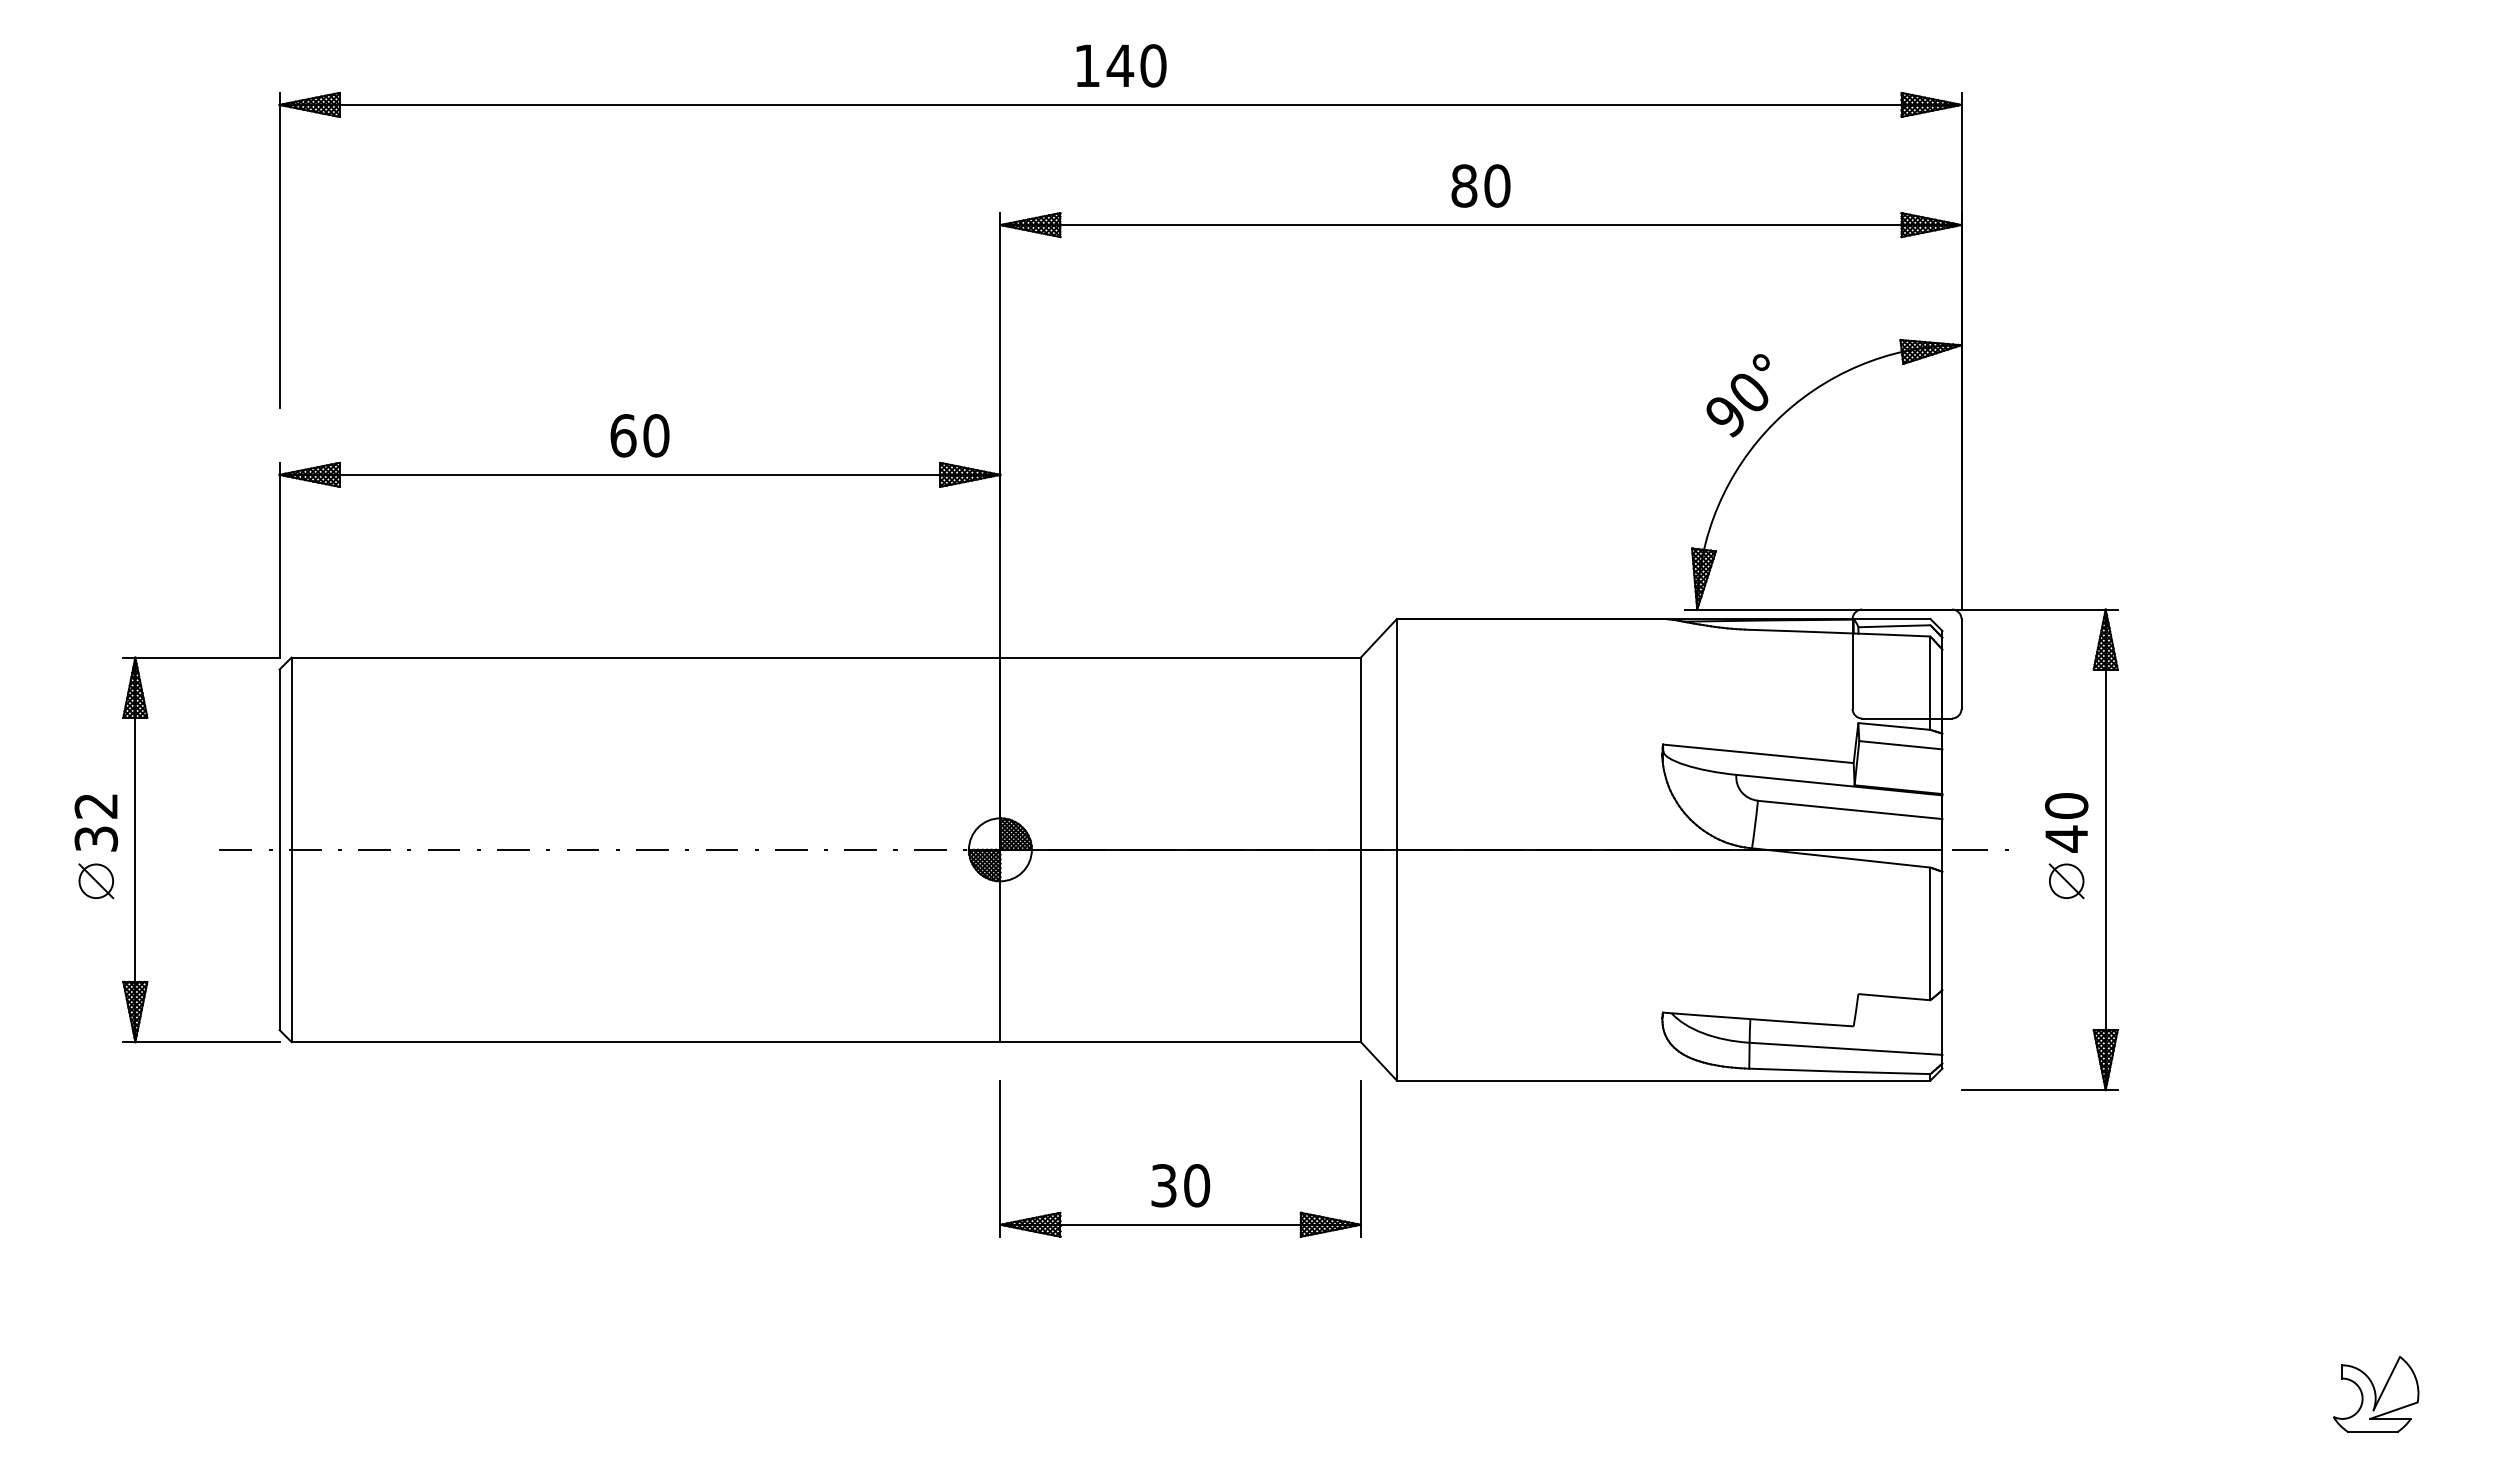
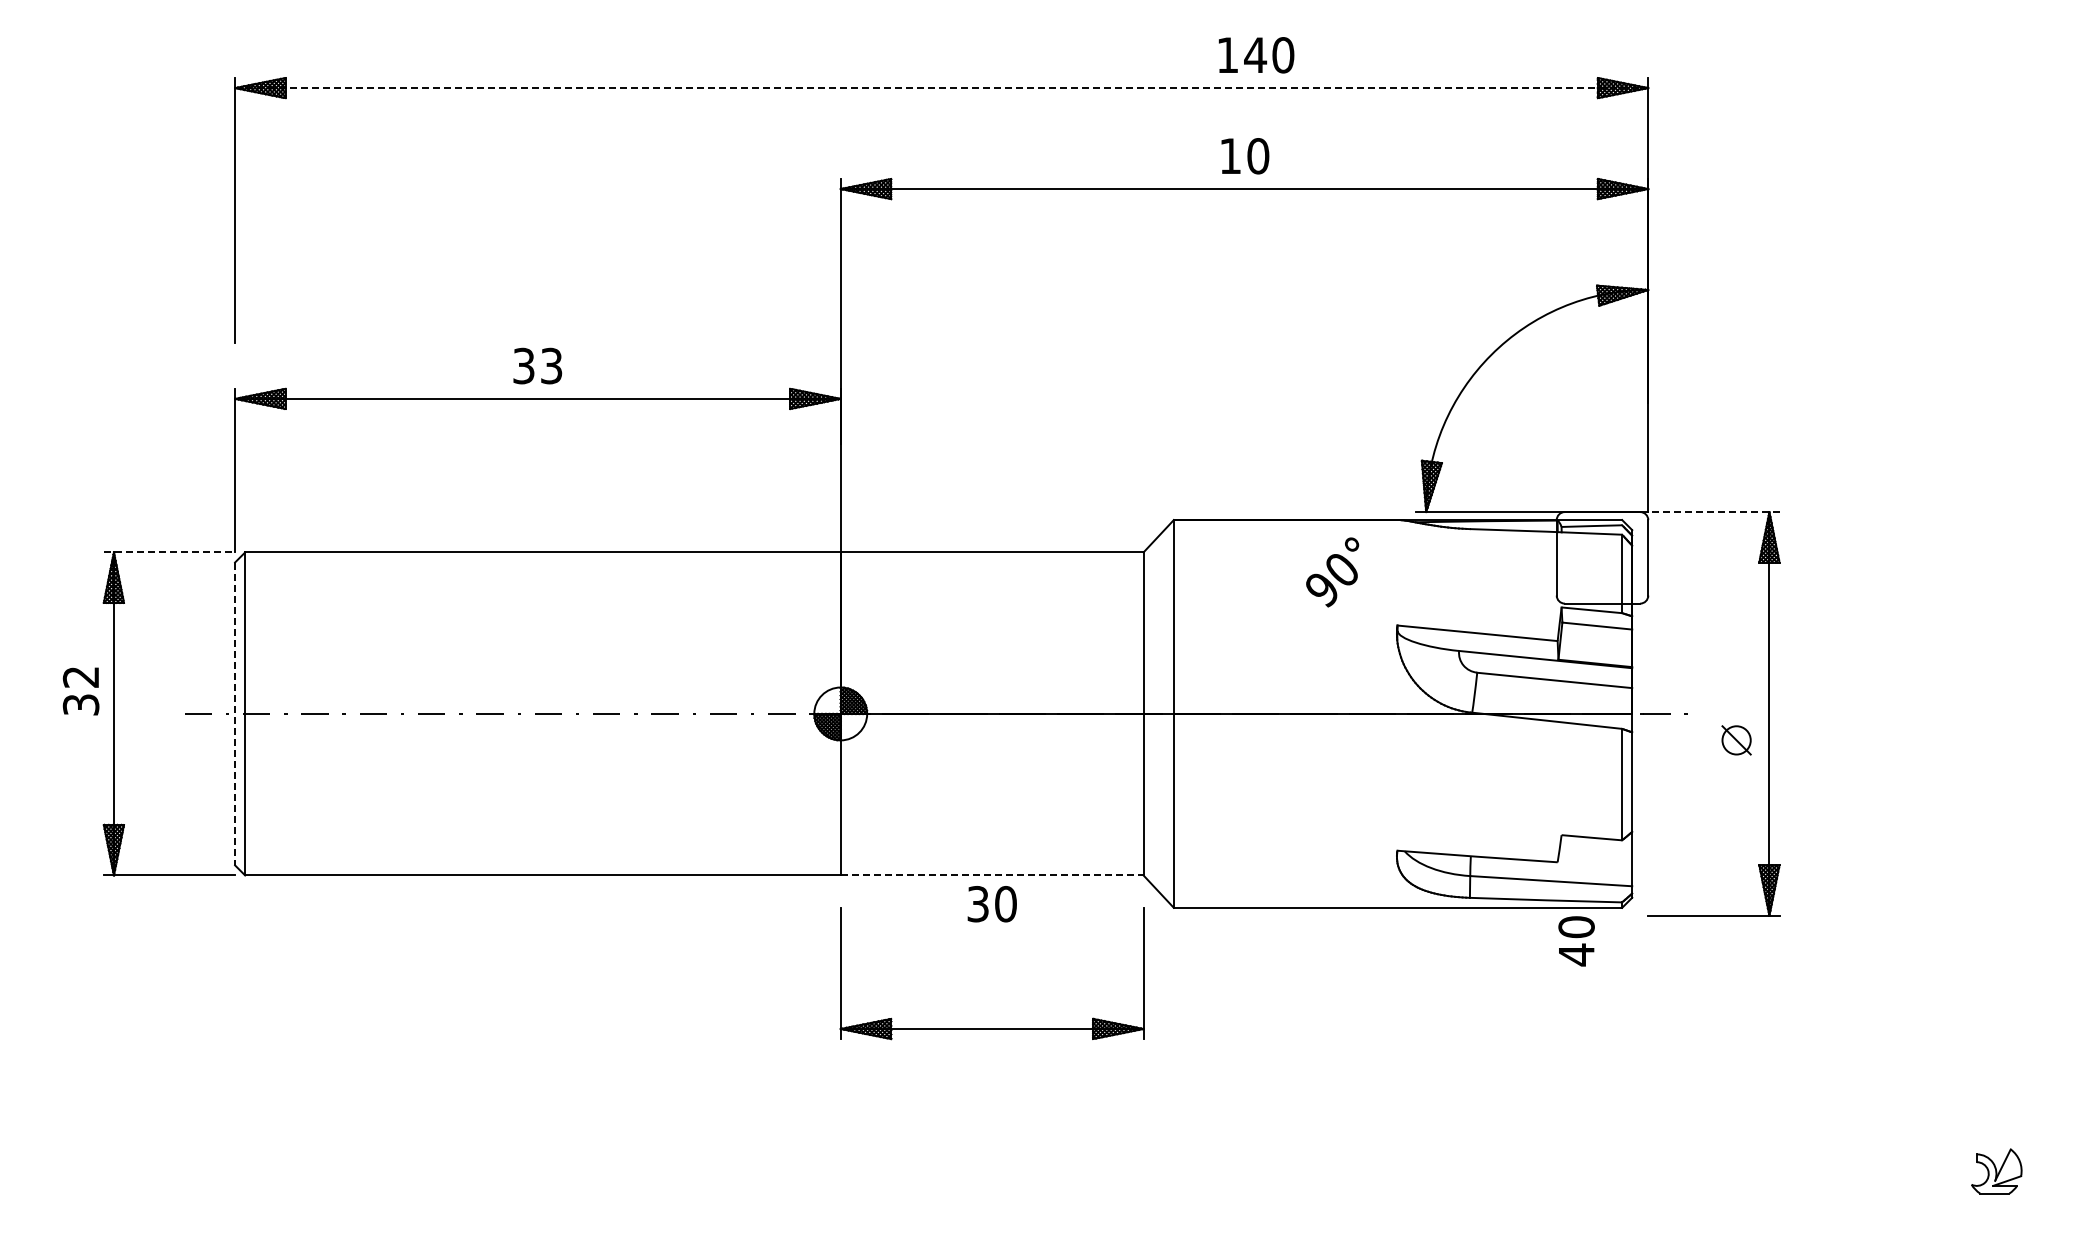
text: (1121, 66) -> (1256, 55), moved
line: (1120, 105) -> (941, 88), solid -> dashed
text: (1464, 186) -> (1230, 156), 80 -> 10
text: (1738, 395) -> (1332, 572), moved
text: (639, 435) -> (537, 365), 60 -> 33
line: (2039, 610) -> (1713, 512), solid -> dashed
line: (201, 657) -> (169, 552), solid -> dashed
text: (2066, 823) -> (1576, 941), moved
line: (280, 850) -> (235, 714), solid -> dashed
part: (96, 881) -> (81, 740), removed
line: (1181, 1042) -> (992, 875), solid -> dashed
text: (1179, 1186) -> (991, 904), moved
part: (2375, 1394) -> (1996, 1171), size x0.7

